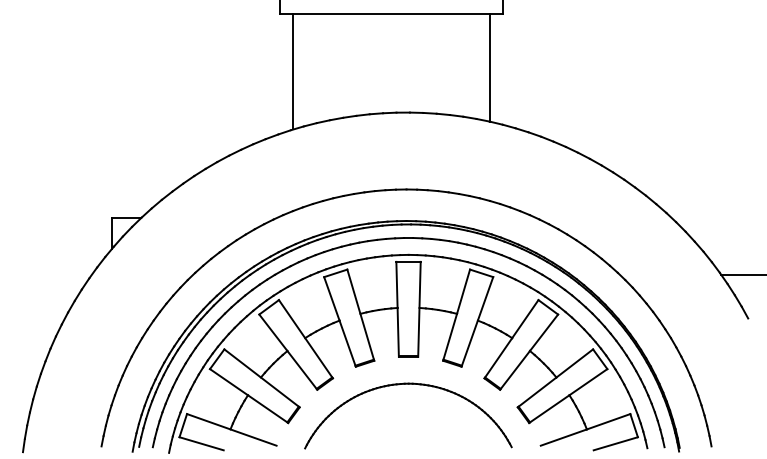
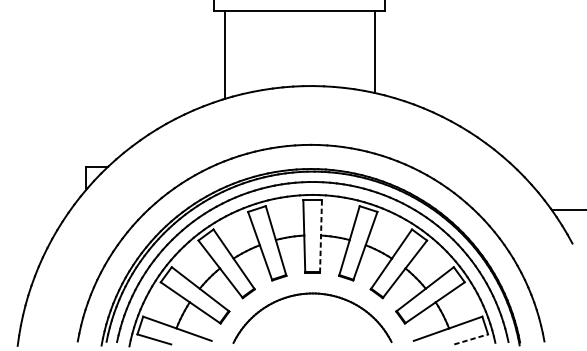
line: (419, 309) -> (321, 236), solid -> dashed
line: (616, 443) -> (471, 339), solid -> dashed

